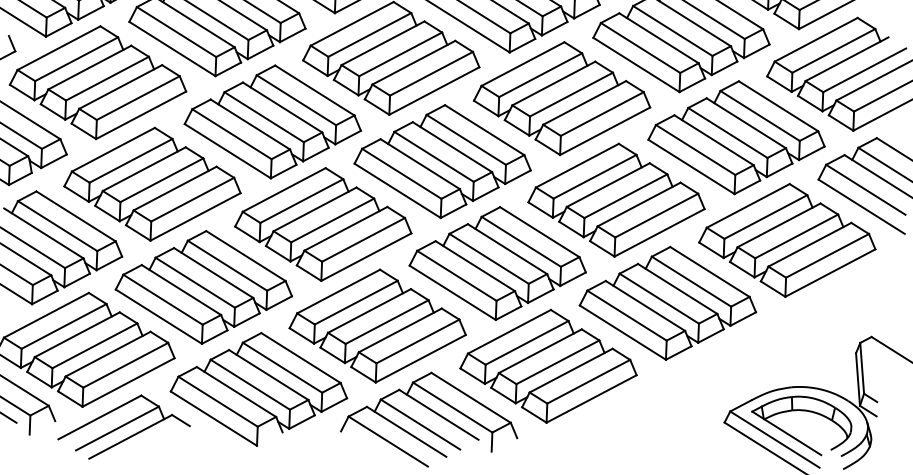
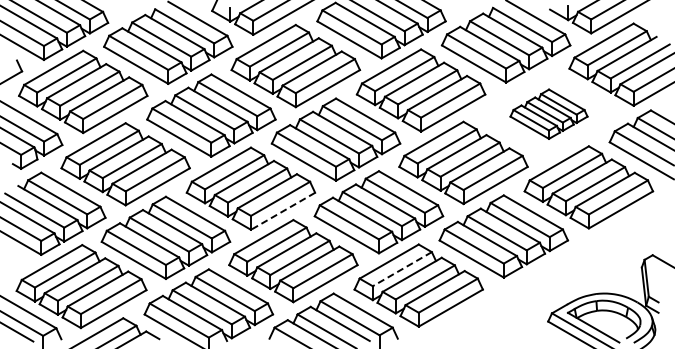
part: (735, 138) -> (548, 114), size x0.6
line: (365, 257) -> (282, 211), solid -> dashed
line: (525, 343) -> (401, 269), solid -> dashed

